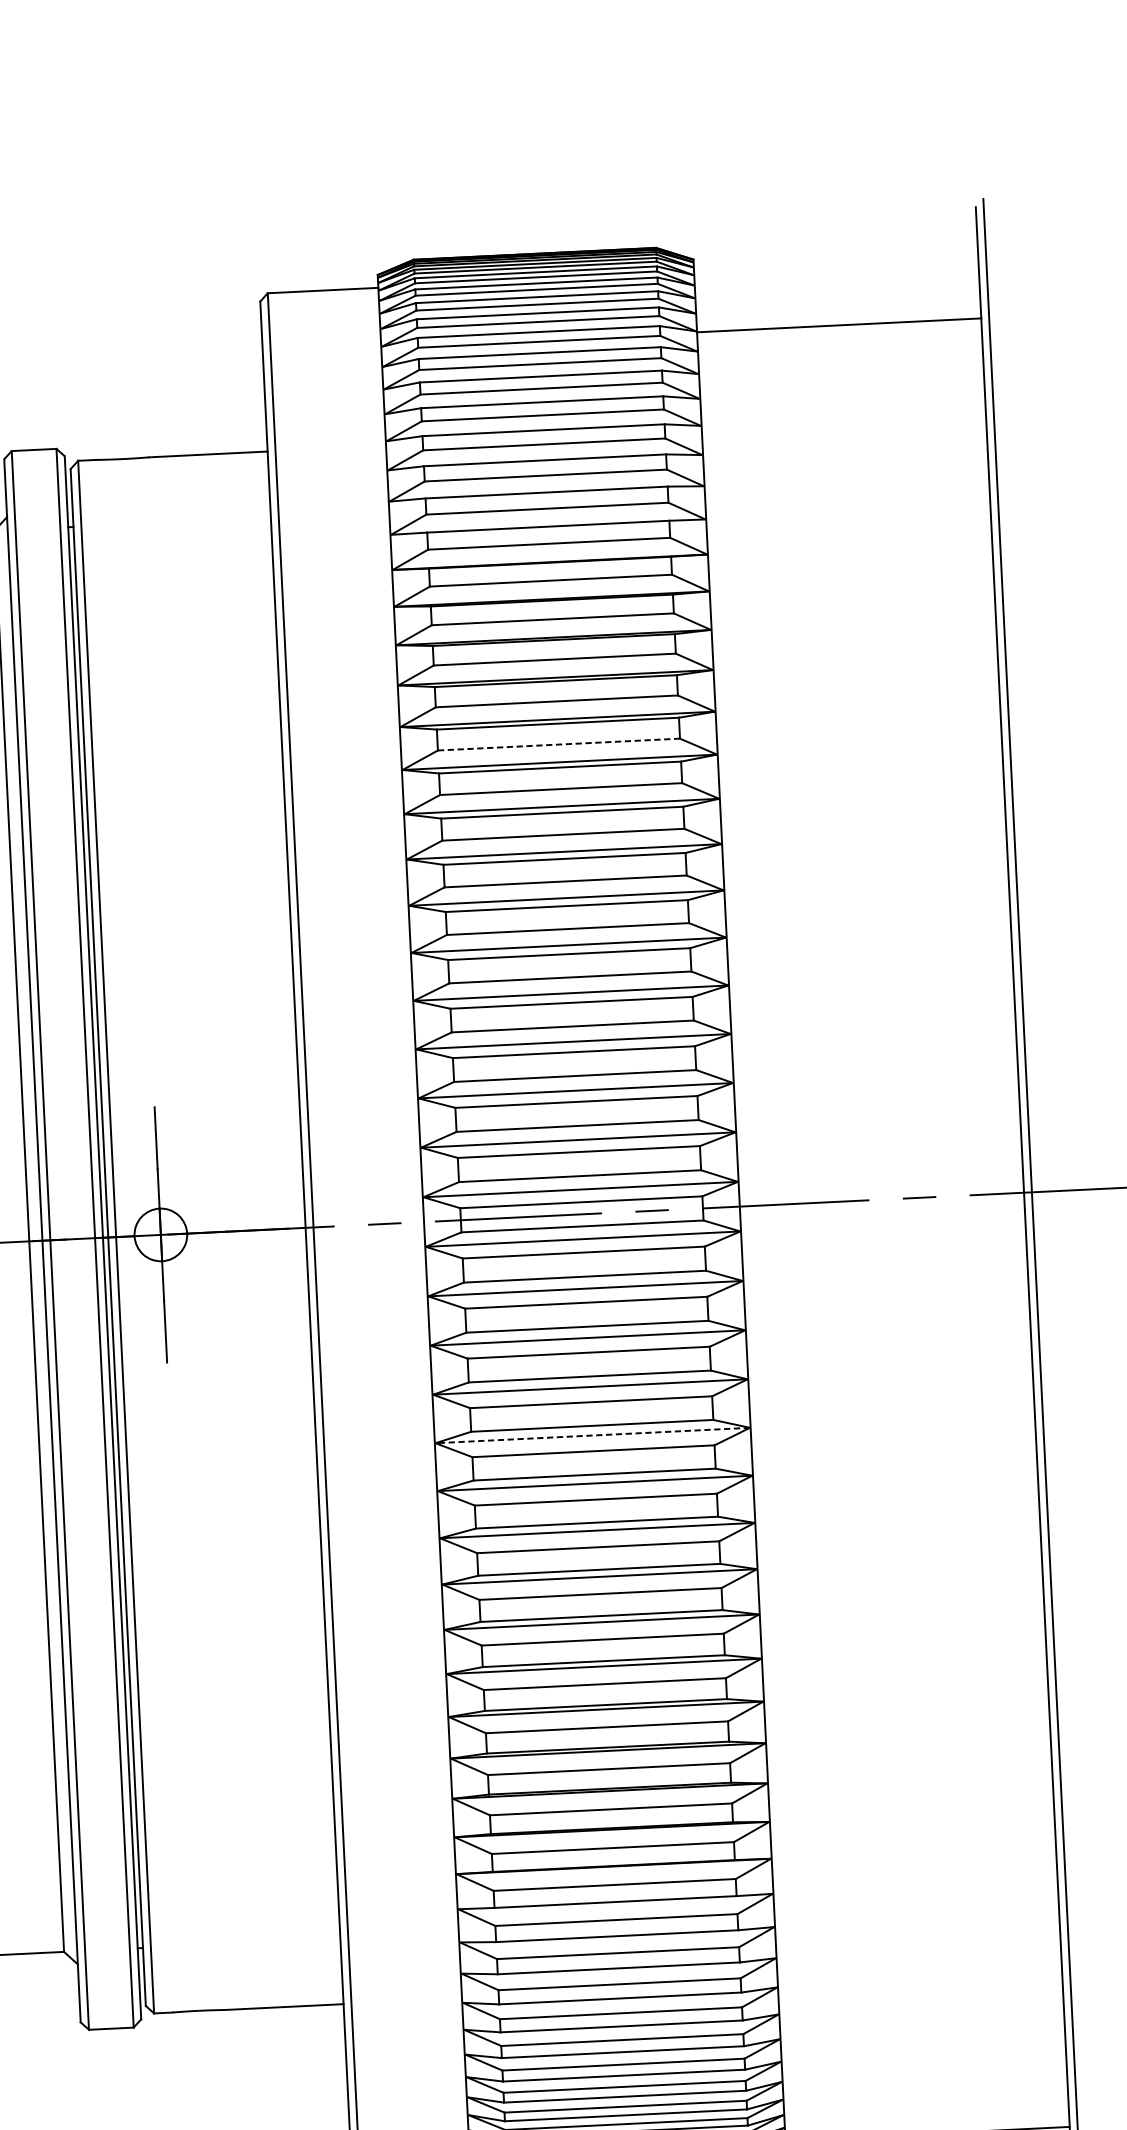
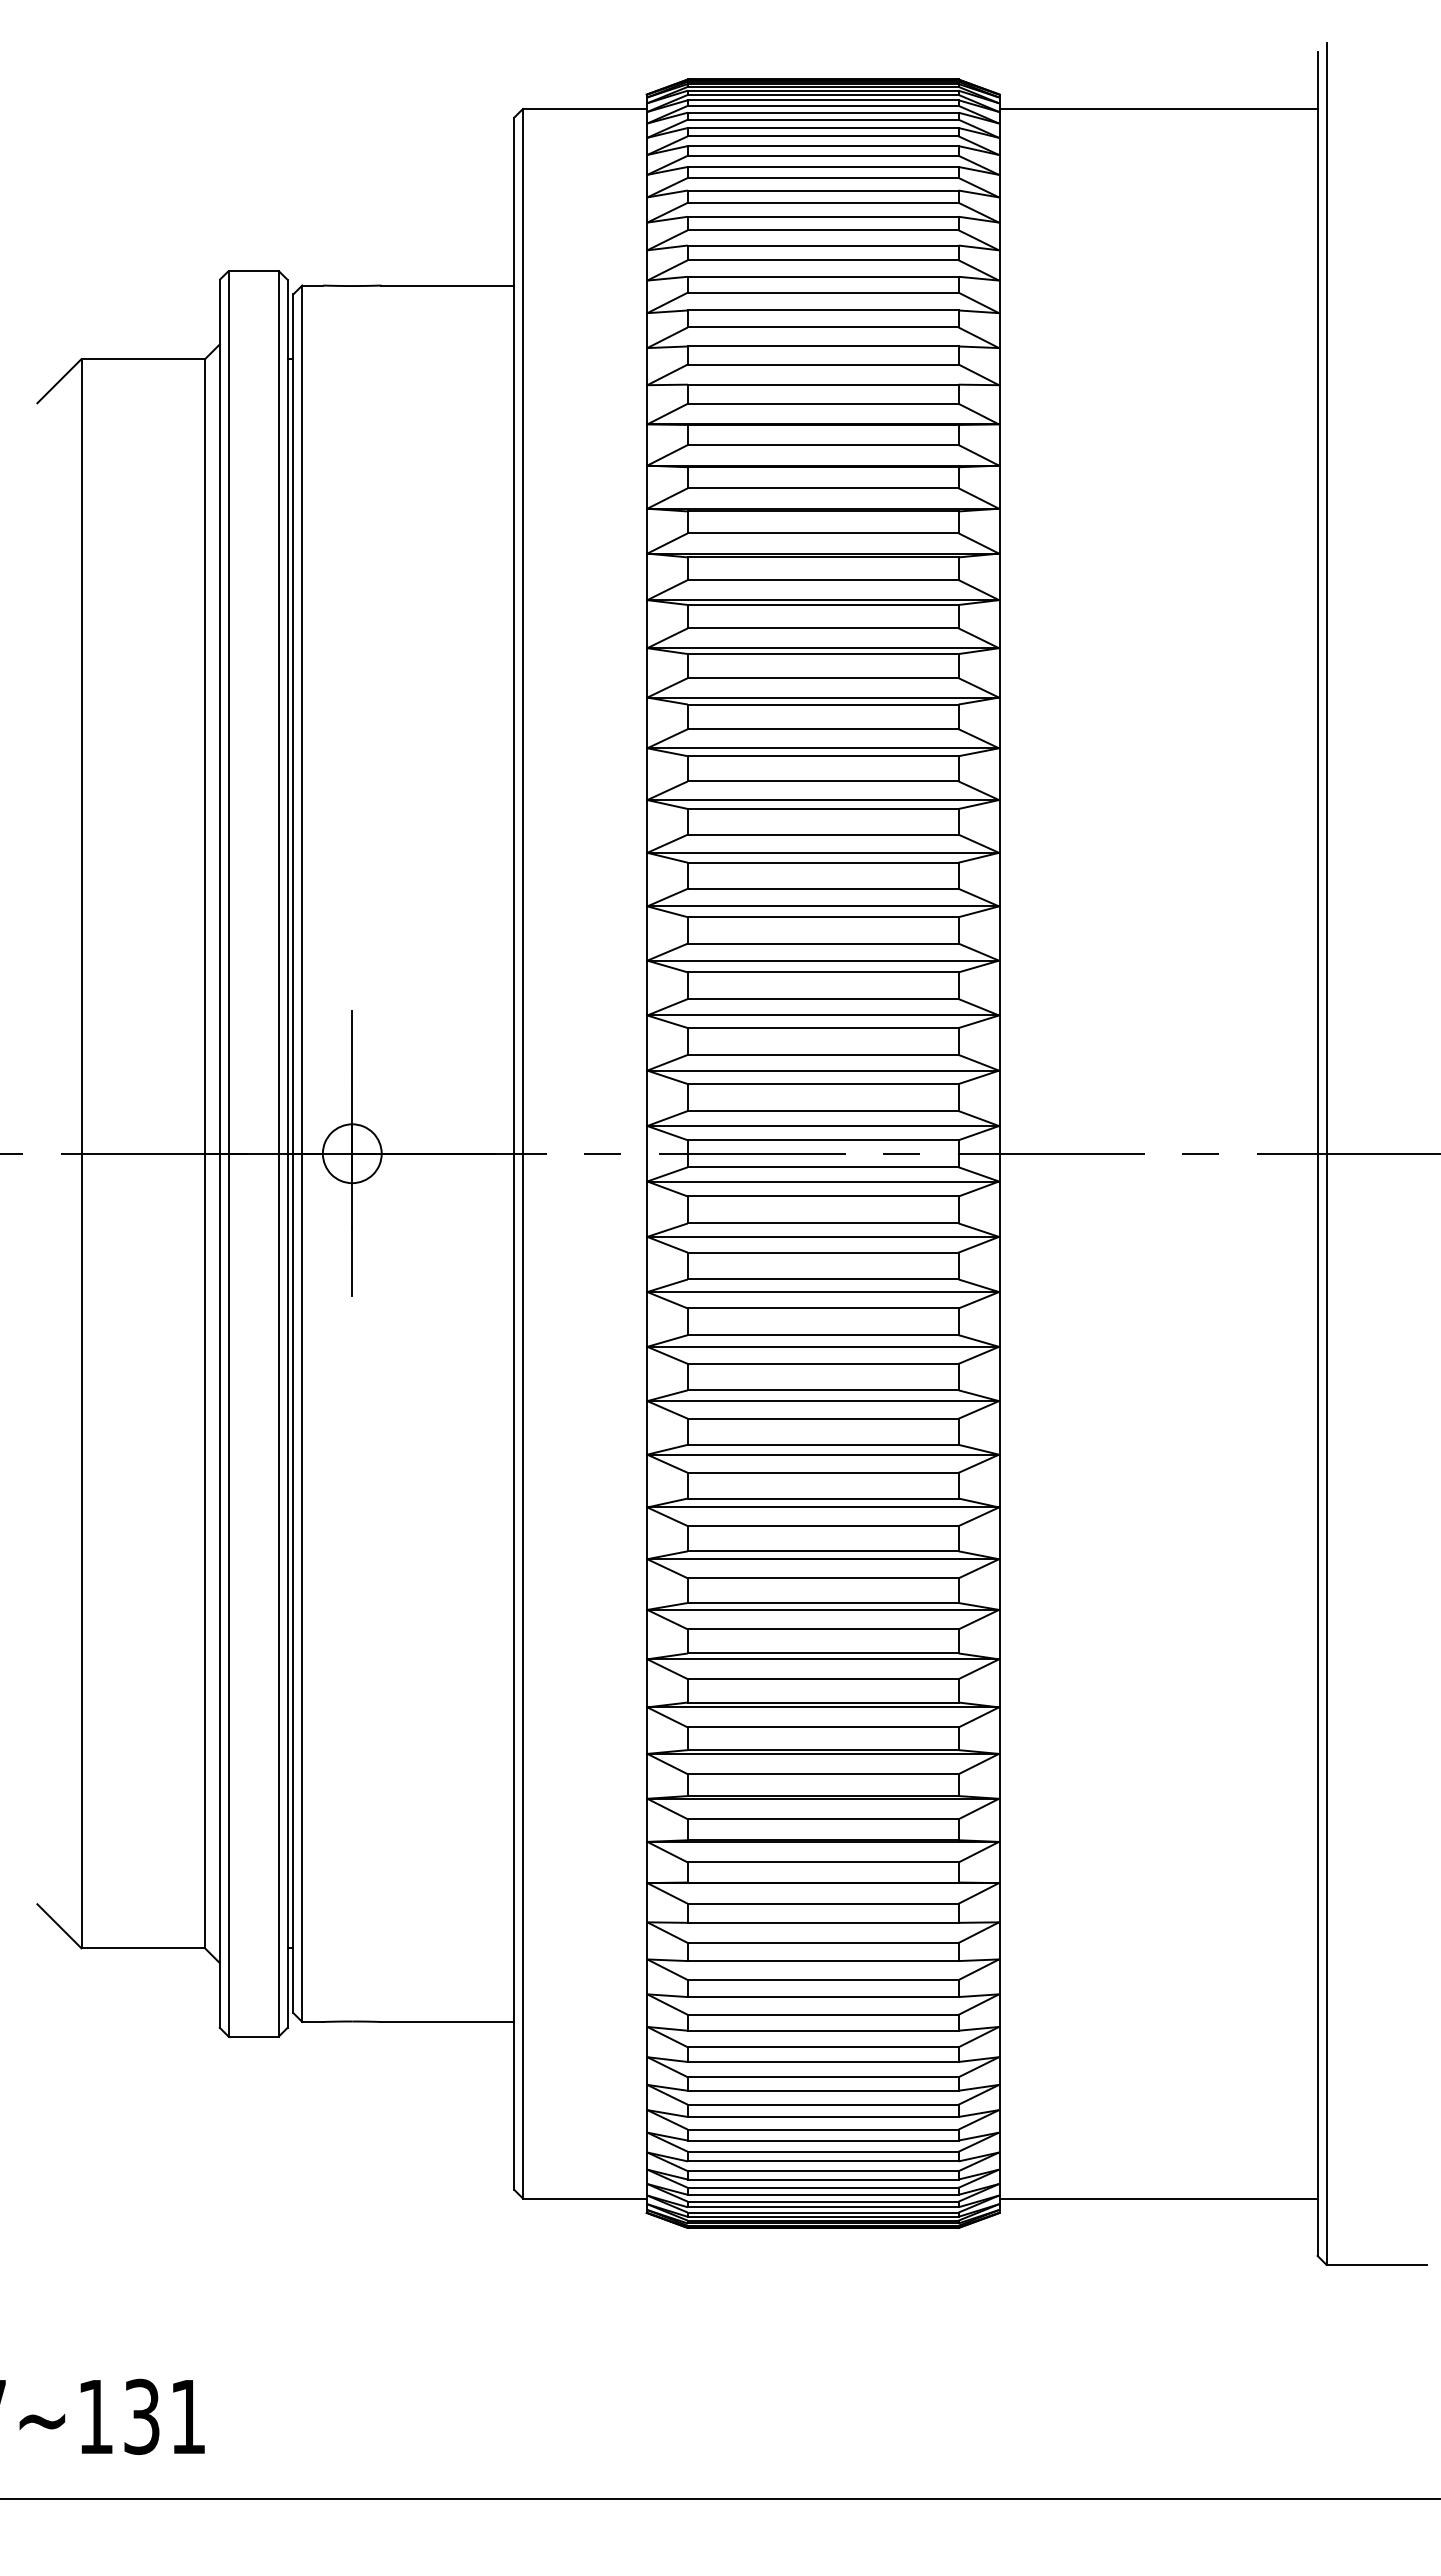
line: (838, 324) -> (1158, 108), moved
line: (559, 744) -> (823, 628), dashed -> solid
line: (593, 1435) -> (823, 1401), dashed -> solid

